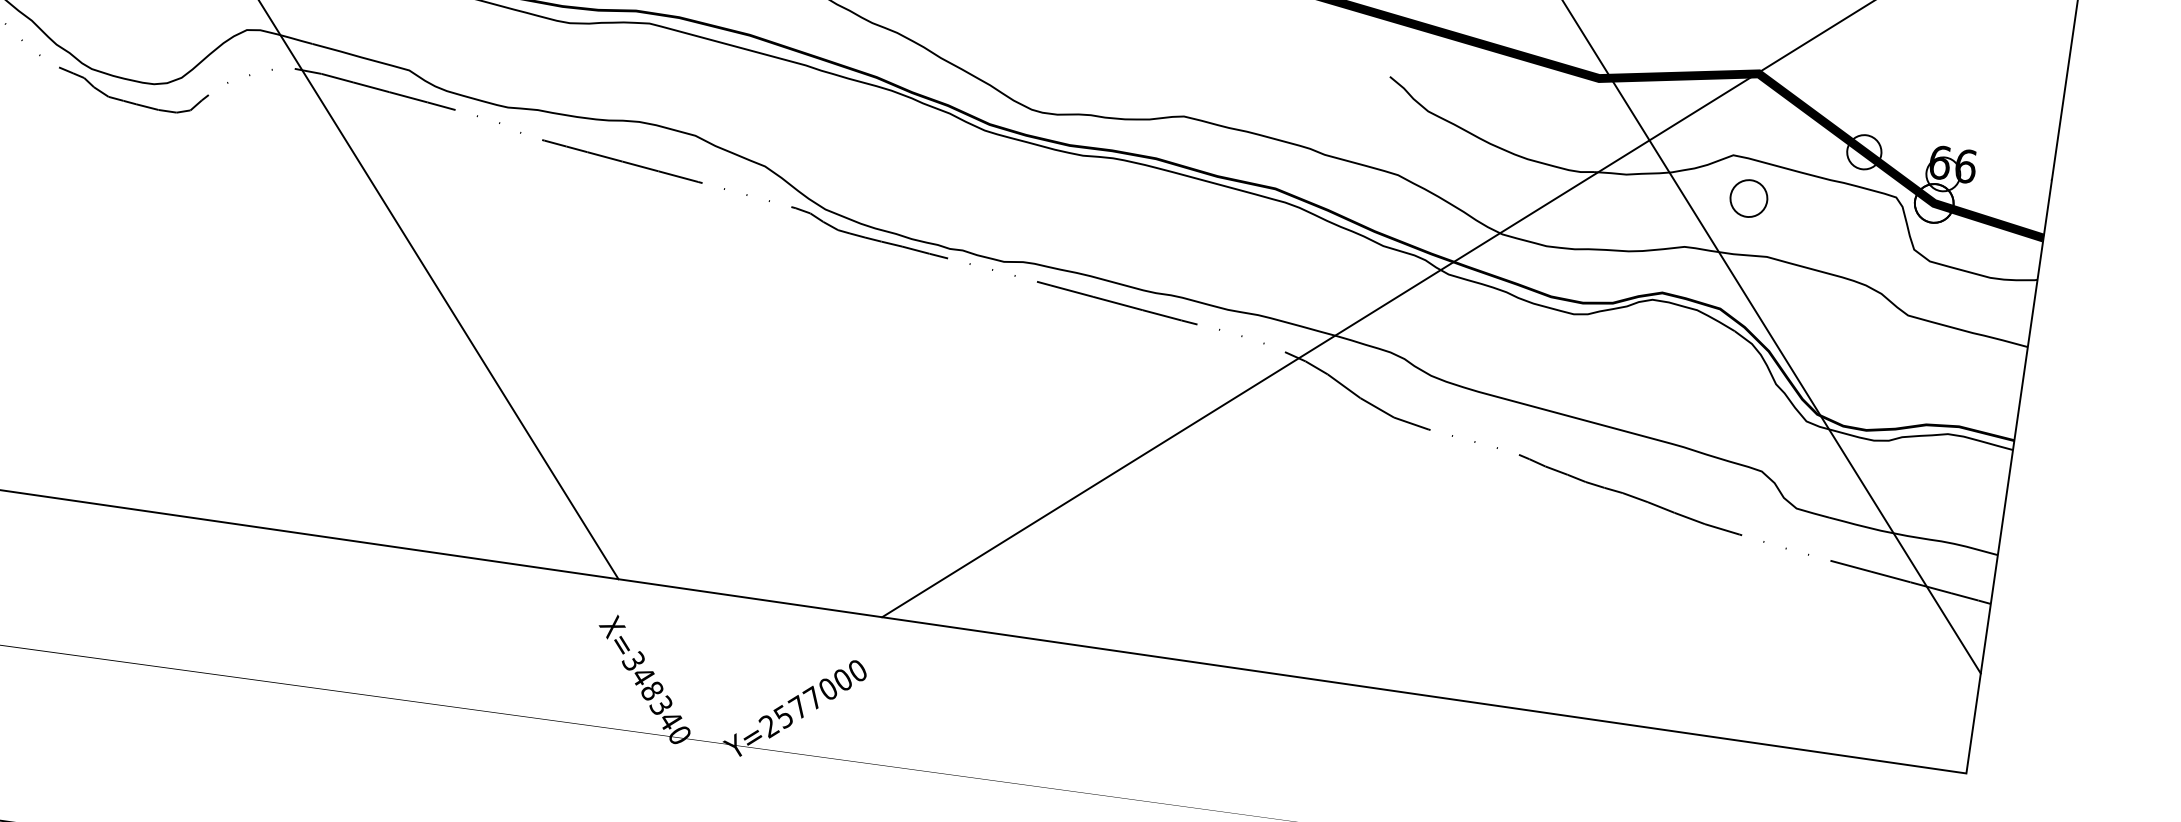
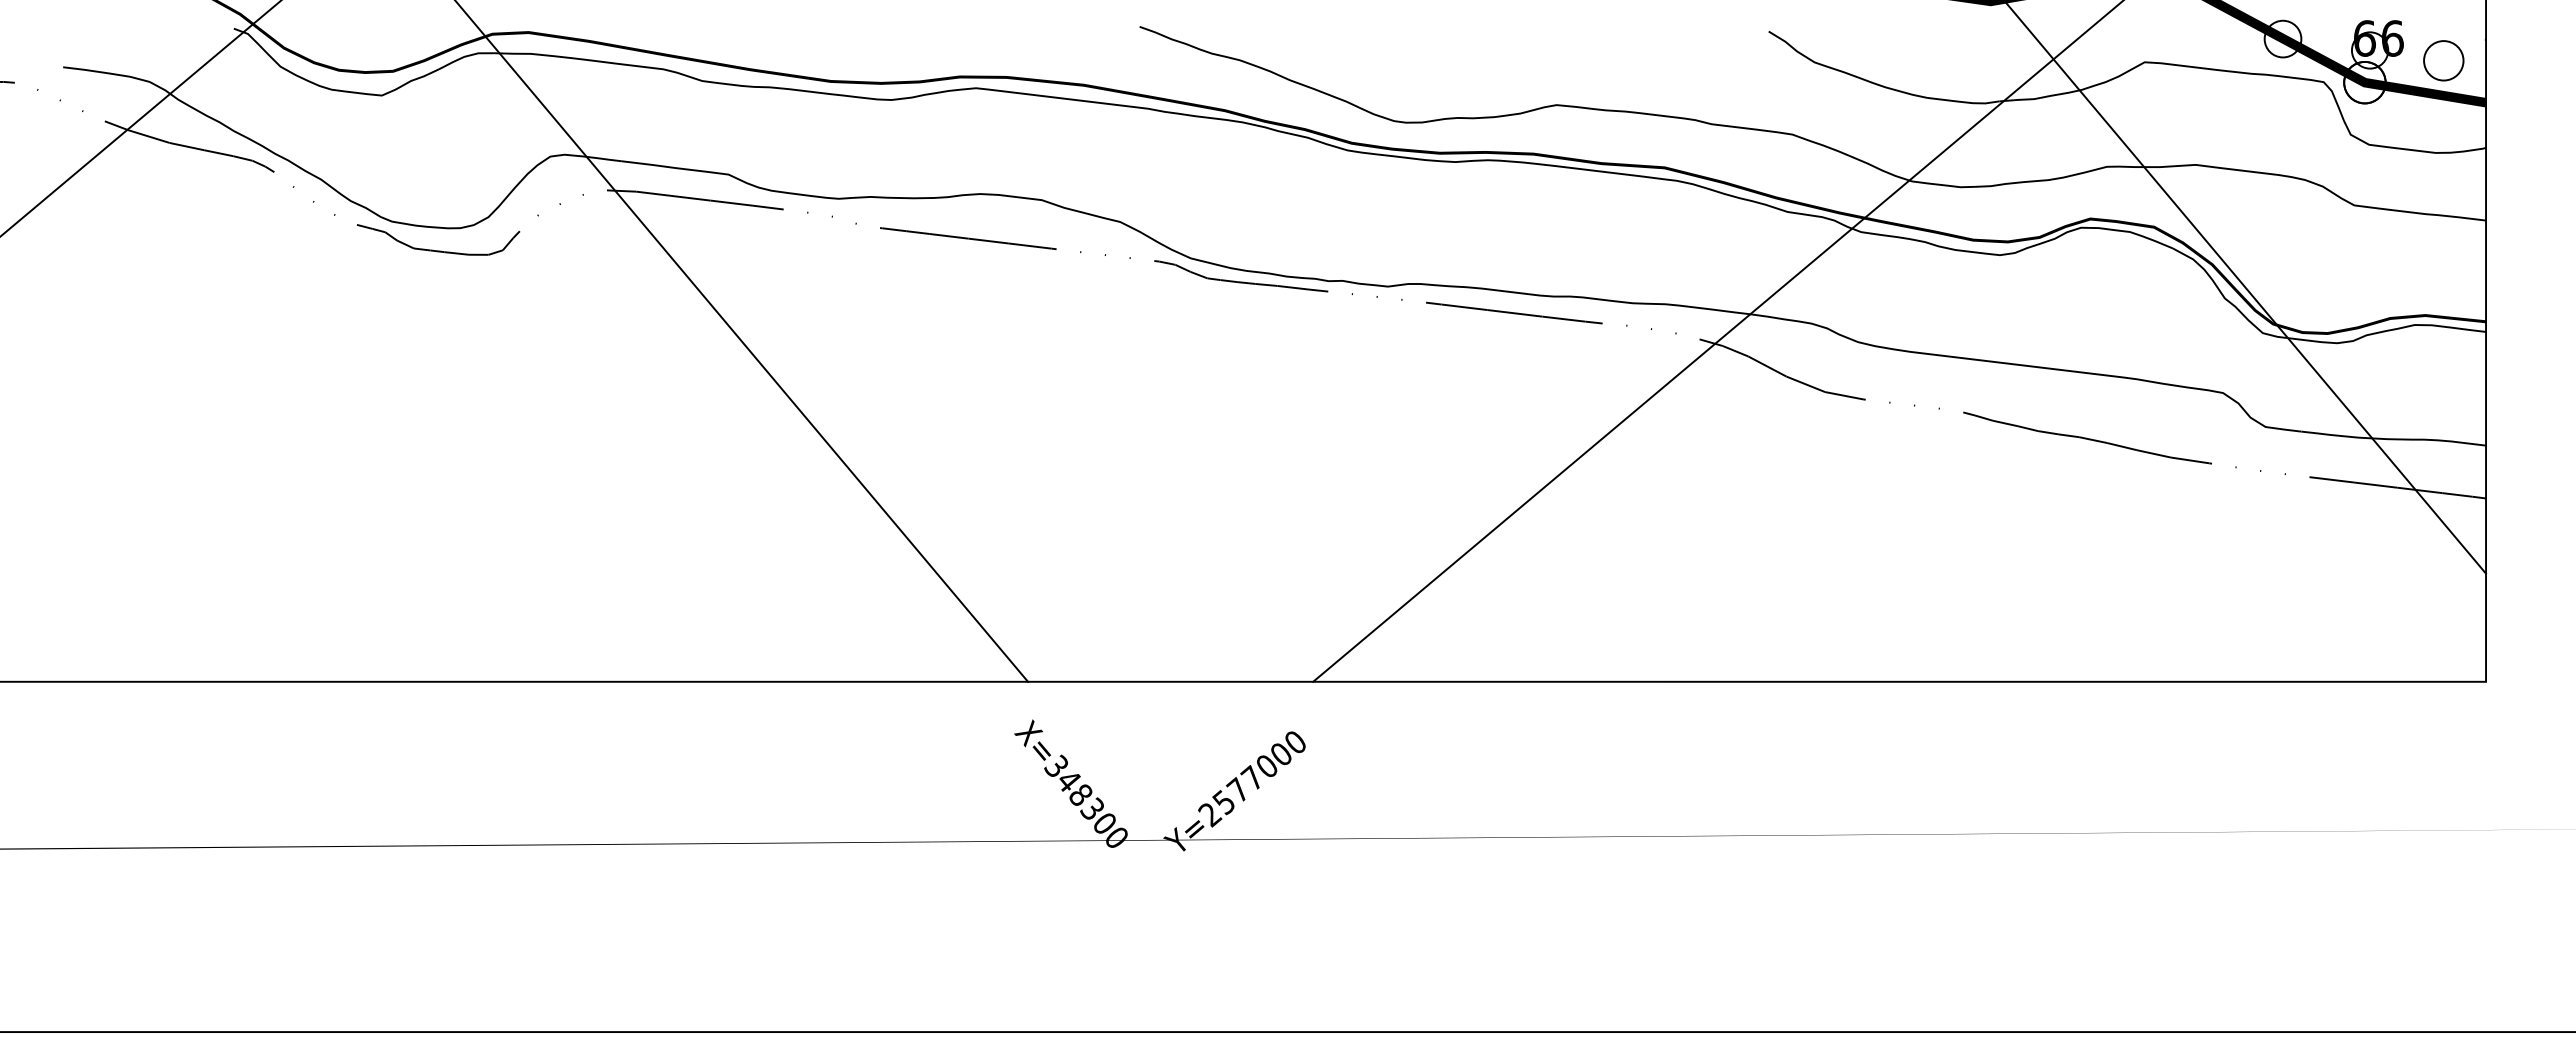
circle: (1748, 198) -> (2443, 60), moved
text: (671, 720) -> (1105, 823), X=348340 -> X=348300

